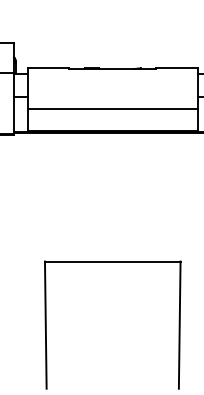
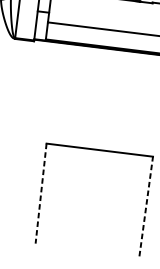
line: (45, 325) -> (40, 193), solid -> dashed
line: (179, 325) -> (146, 206), solid -> dashed

